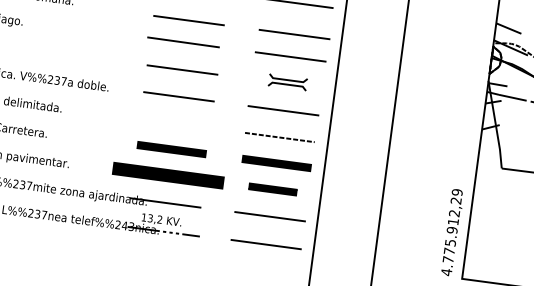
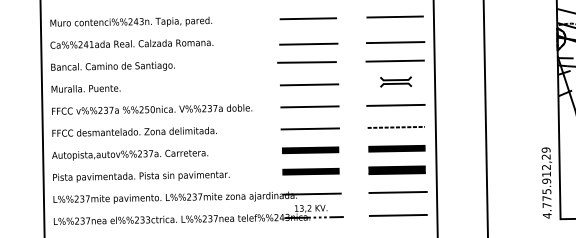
line: (174, 122) -> (309, 128), added
part: (167, 175) -> (310, 171), size x0.62
part: (272, 188) -> (396, 169), size x1.43

